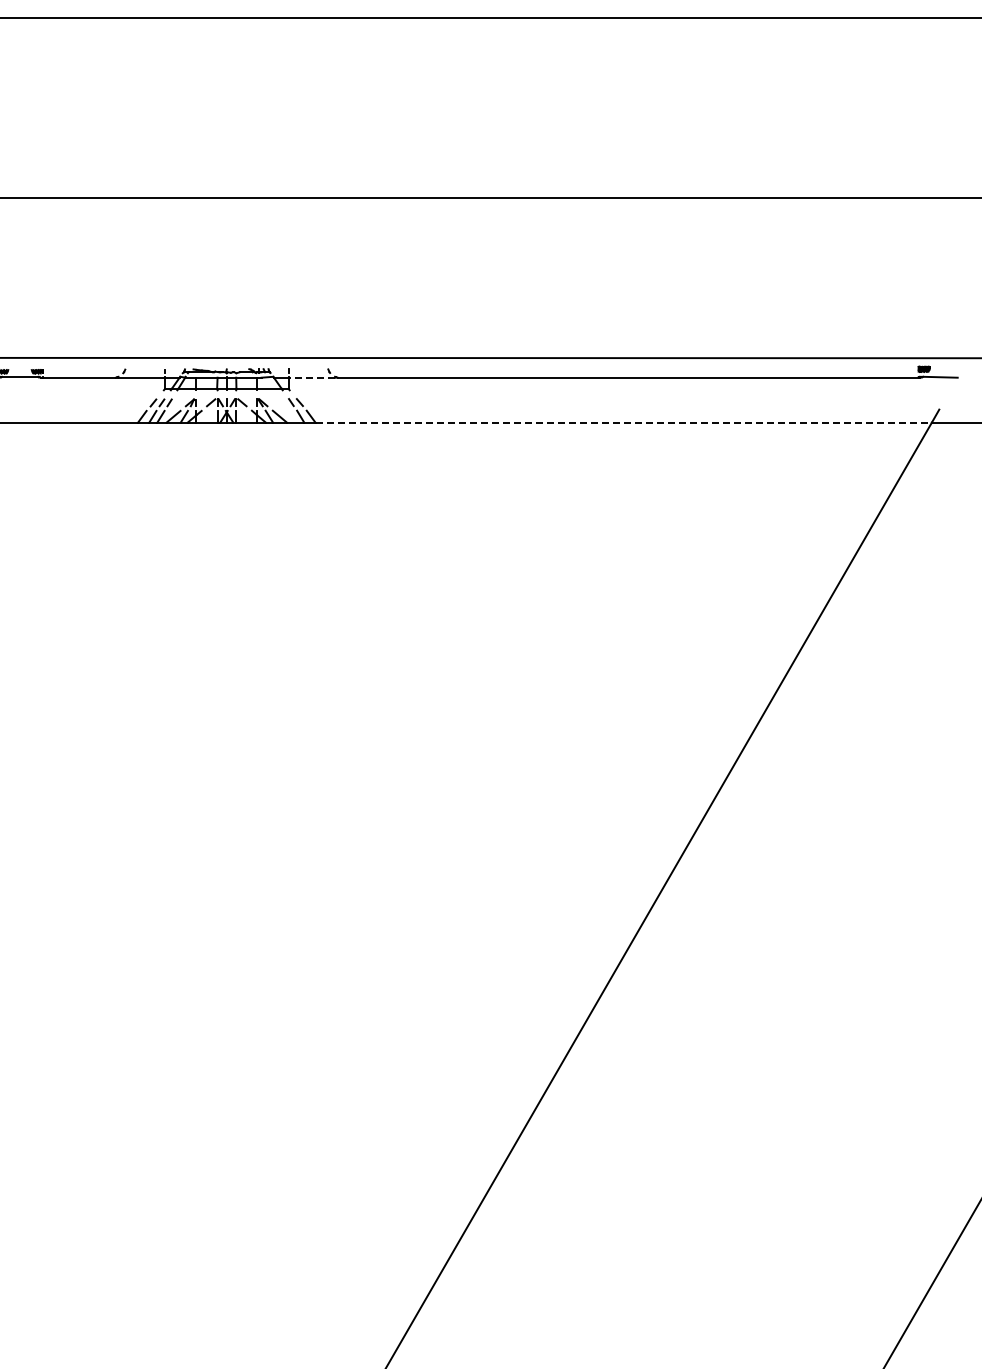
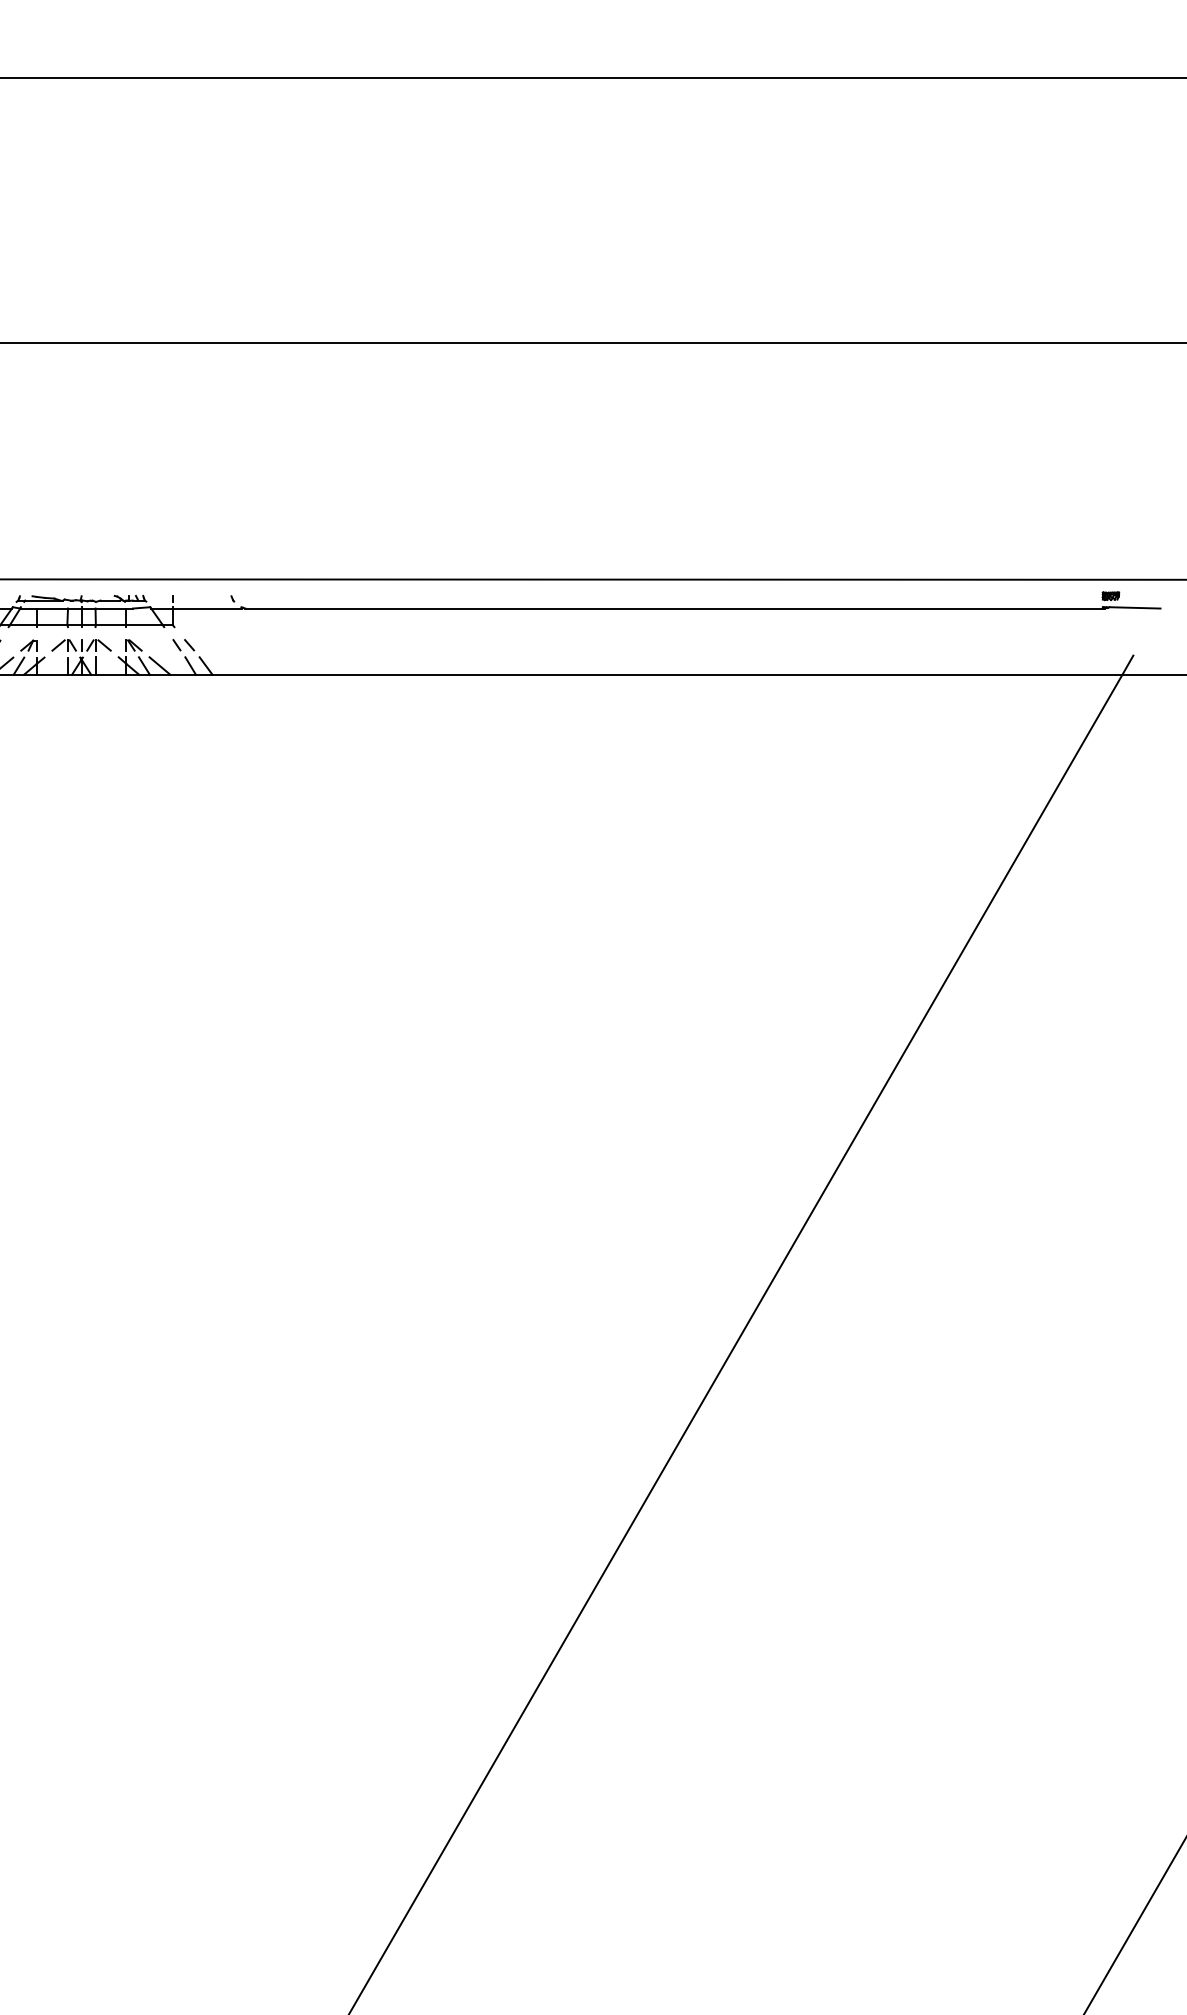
line: (311, 377) -> (206, 608), dashed -> solid
line: (624, 422) -> (668, 674), dashed -> solid

